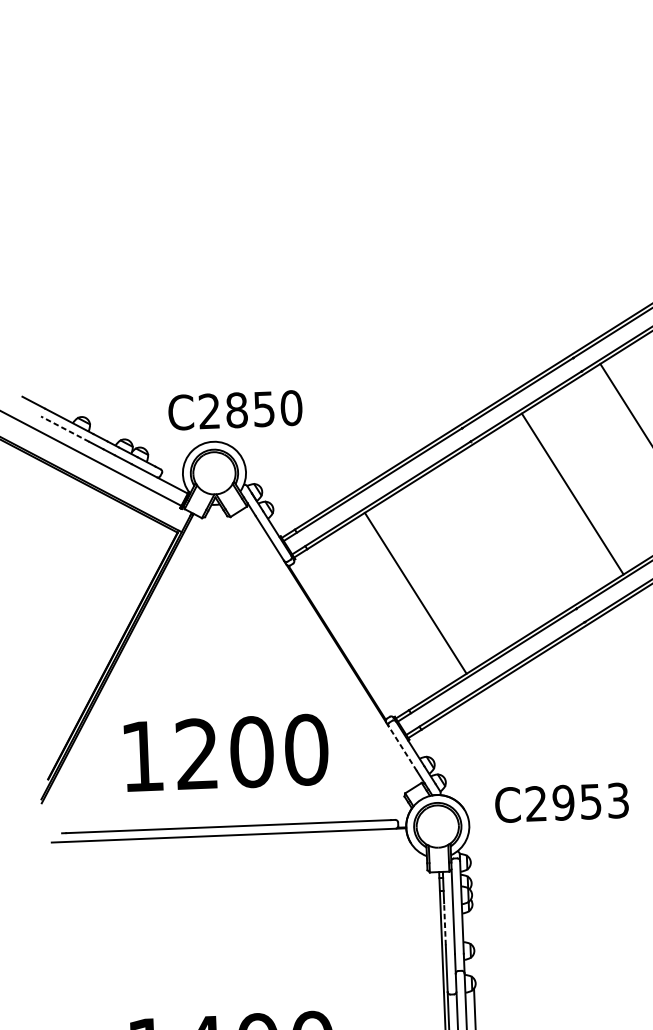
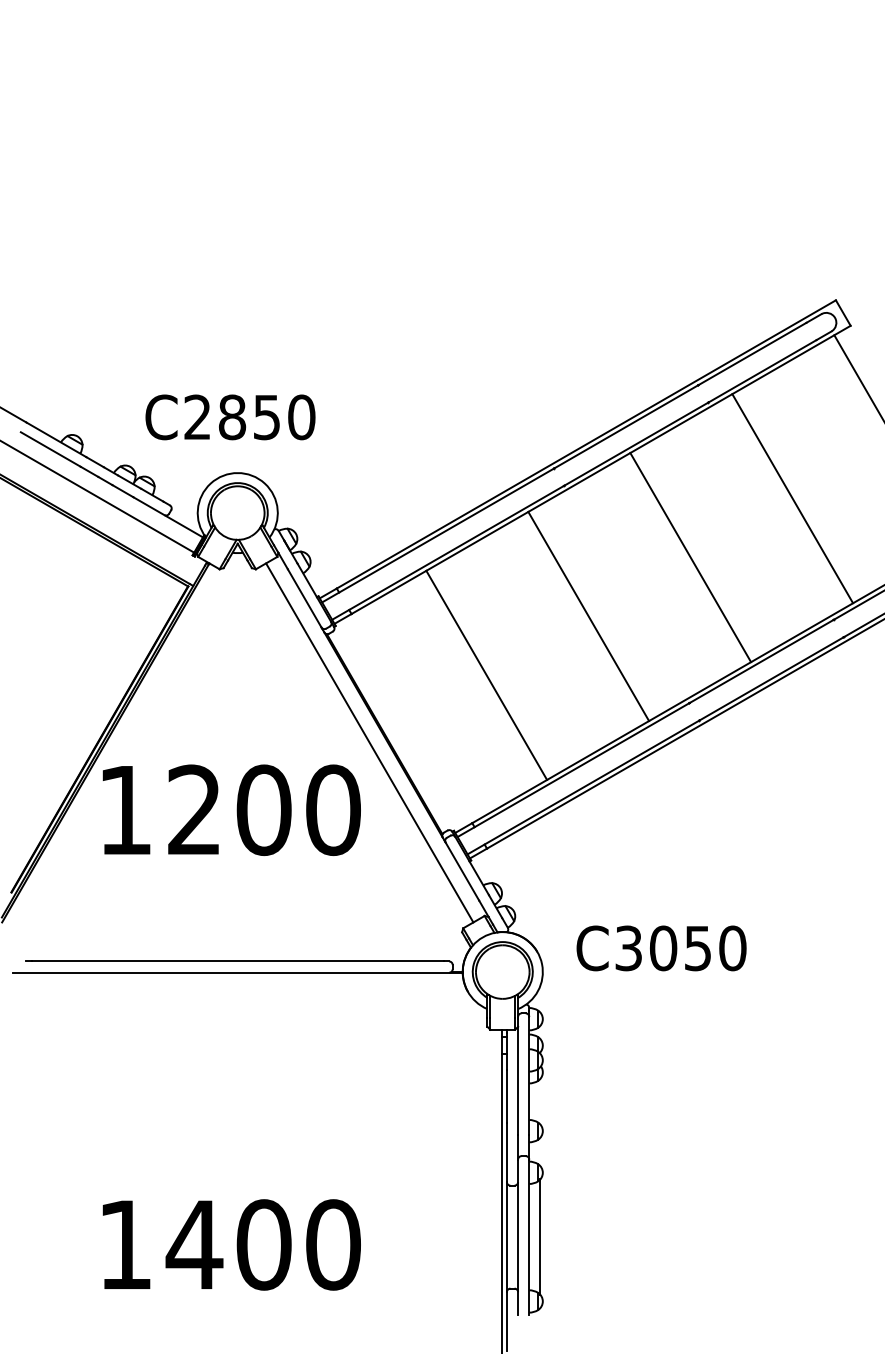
text: (235, 410) -> (230, 417), moved
line: (64, 429) -> (50, 449), dashed -> solid
line: (494, 543) -> (588, 616), added
line: (325, 649) -> (369, 742), added
line: (402, 748) -> (462, 871), dashed -> solid
text: (226, 752) -> (231, 809), moved
text: (577, 802) -> (680, 948), C2953 -> C3050
line: (444, 924) -> (506, 1096), dashed -> solid

